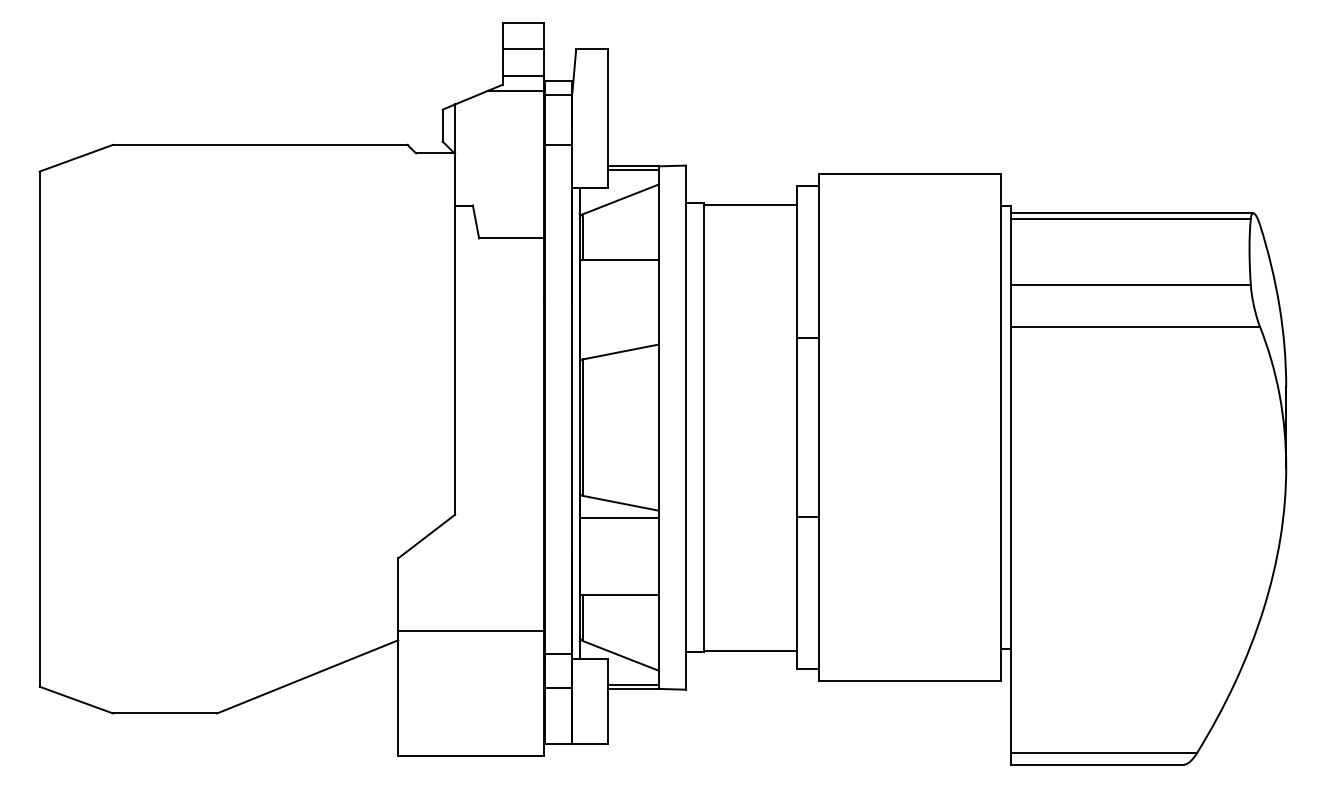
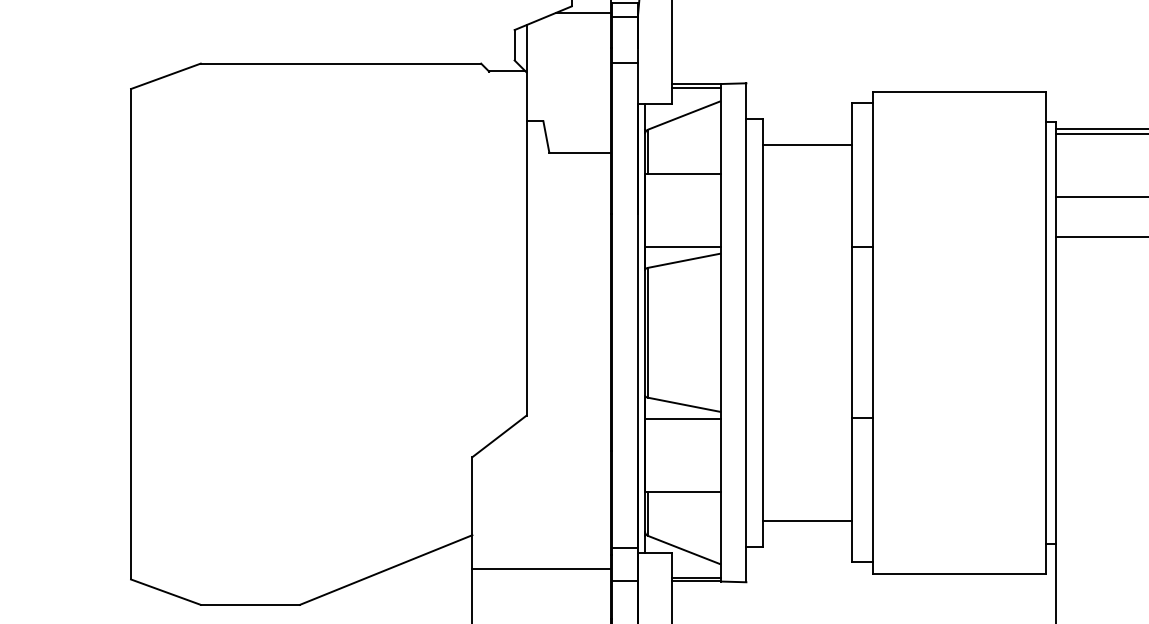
line: (750, 205) -> (807, 145), moved
line: (619, 337) -> (682, 246), added
line: (470, 631) -> (541, 569), moved
line: (750, 650) -> (807, 520), moved

